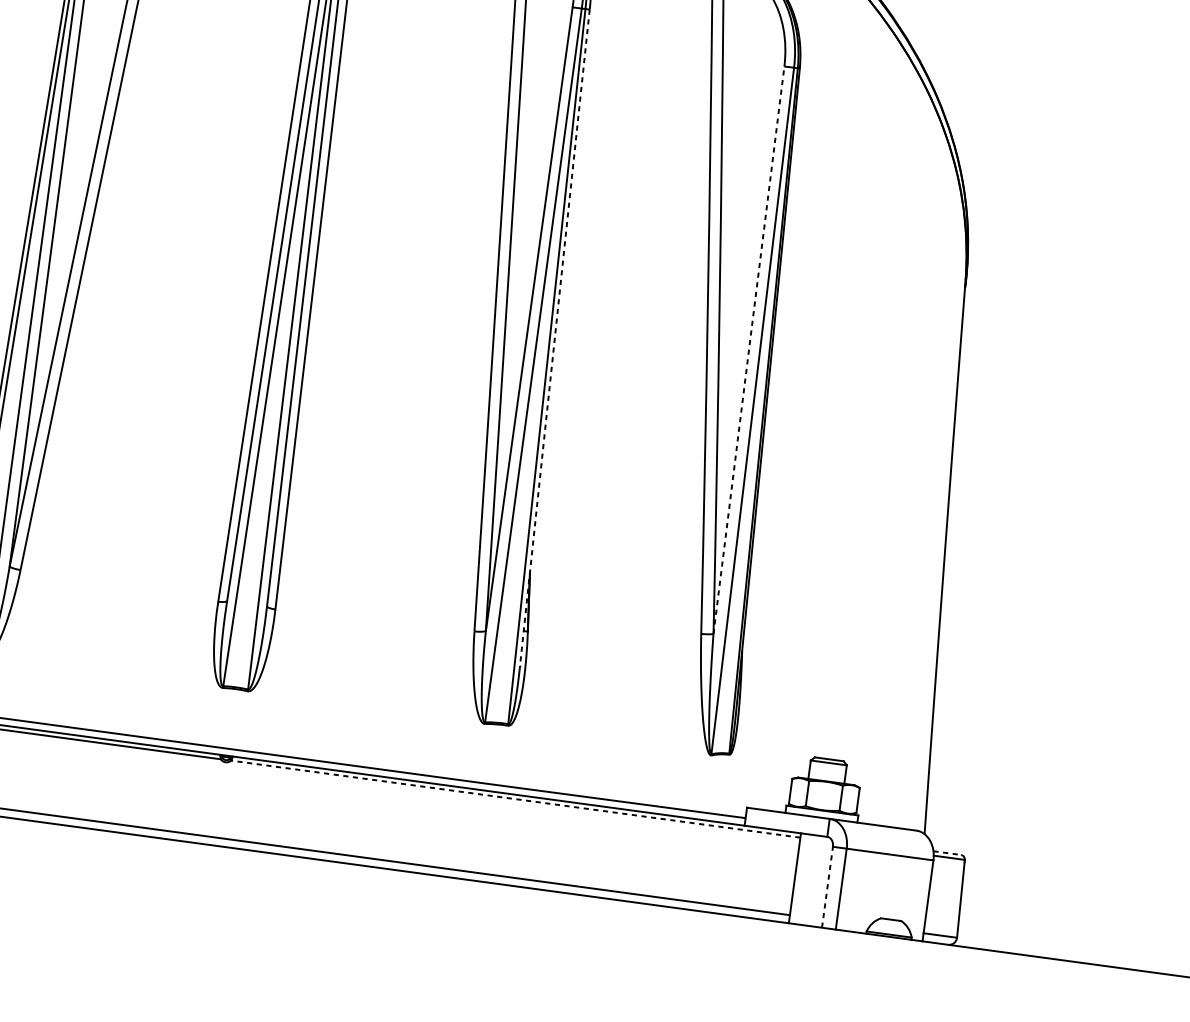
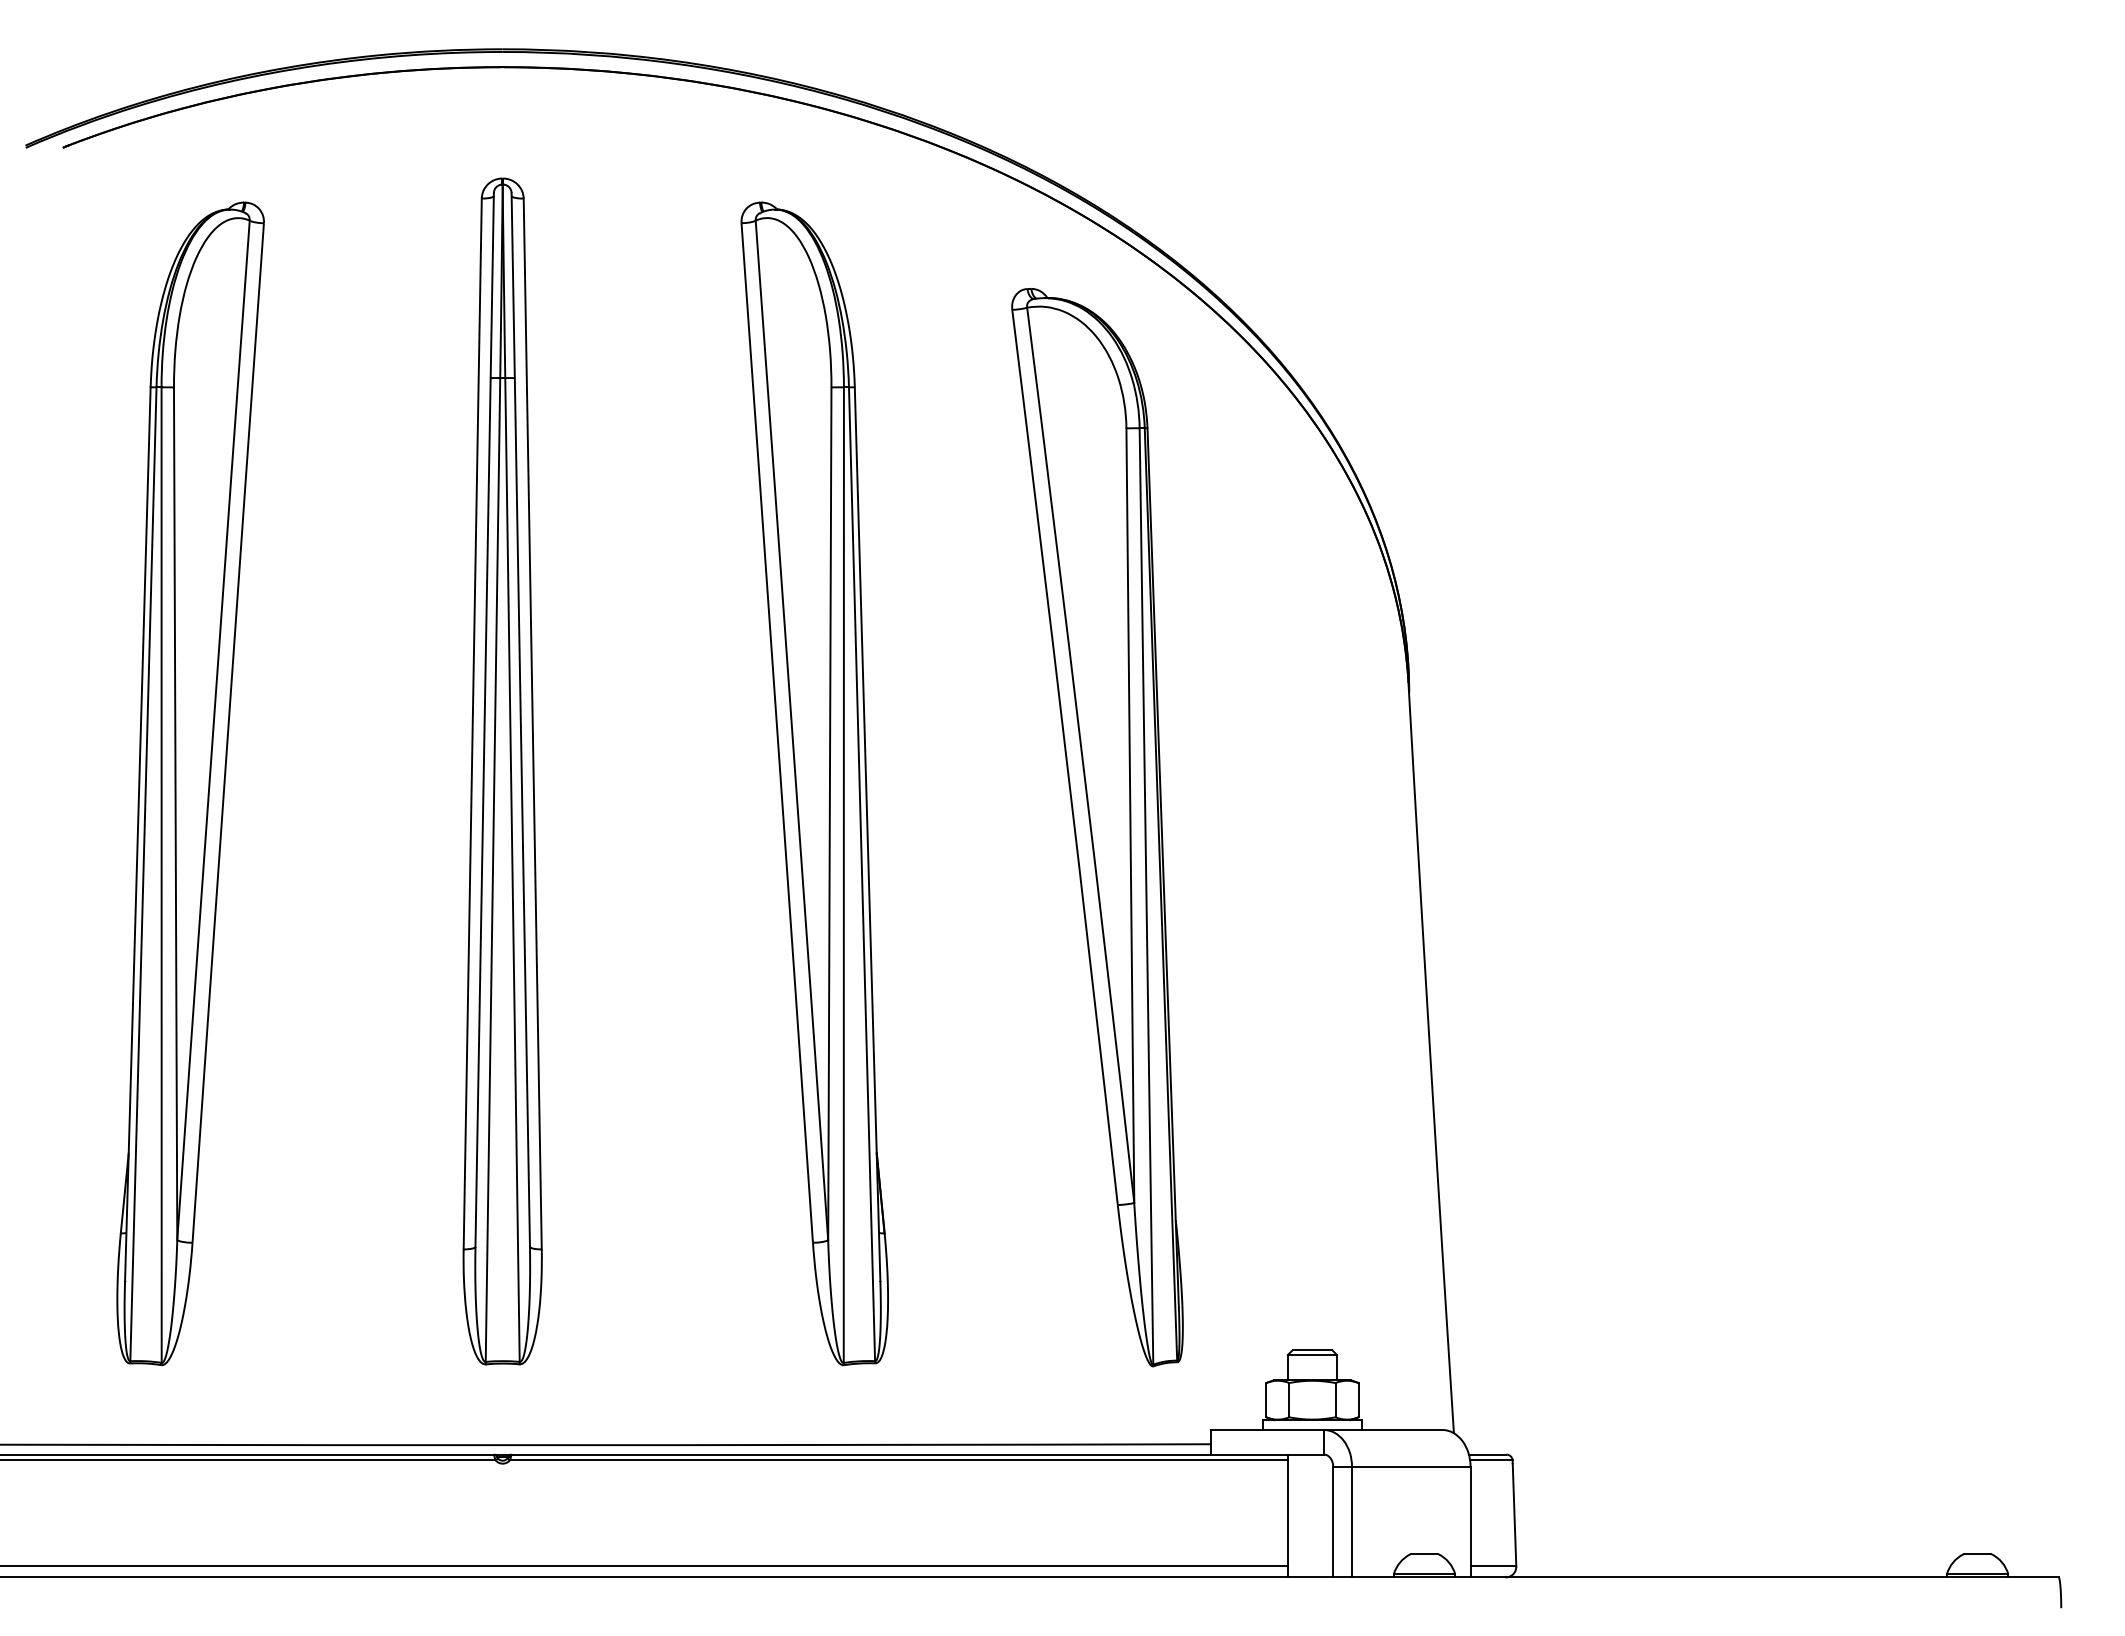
line: (554, 338) -> (867, 834), dashed -> solid
line: (749, 350) -> (1130, 815), dashed -> solid
line: (515, 799) -> (898, 1460), dashed -> solid
line: (947, 853) -> (1487, 1454), dashed -> solid
line: (827, 886) -> (1333, 1521), dashed -> solid

